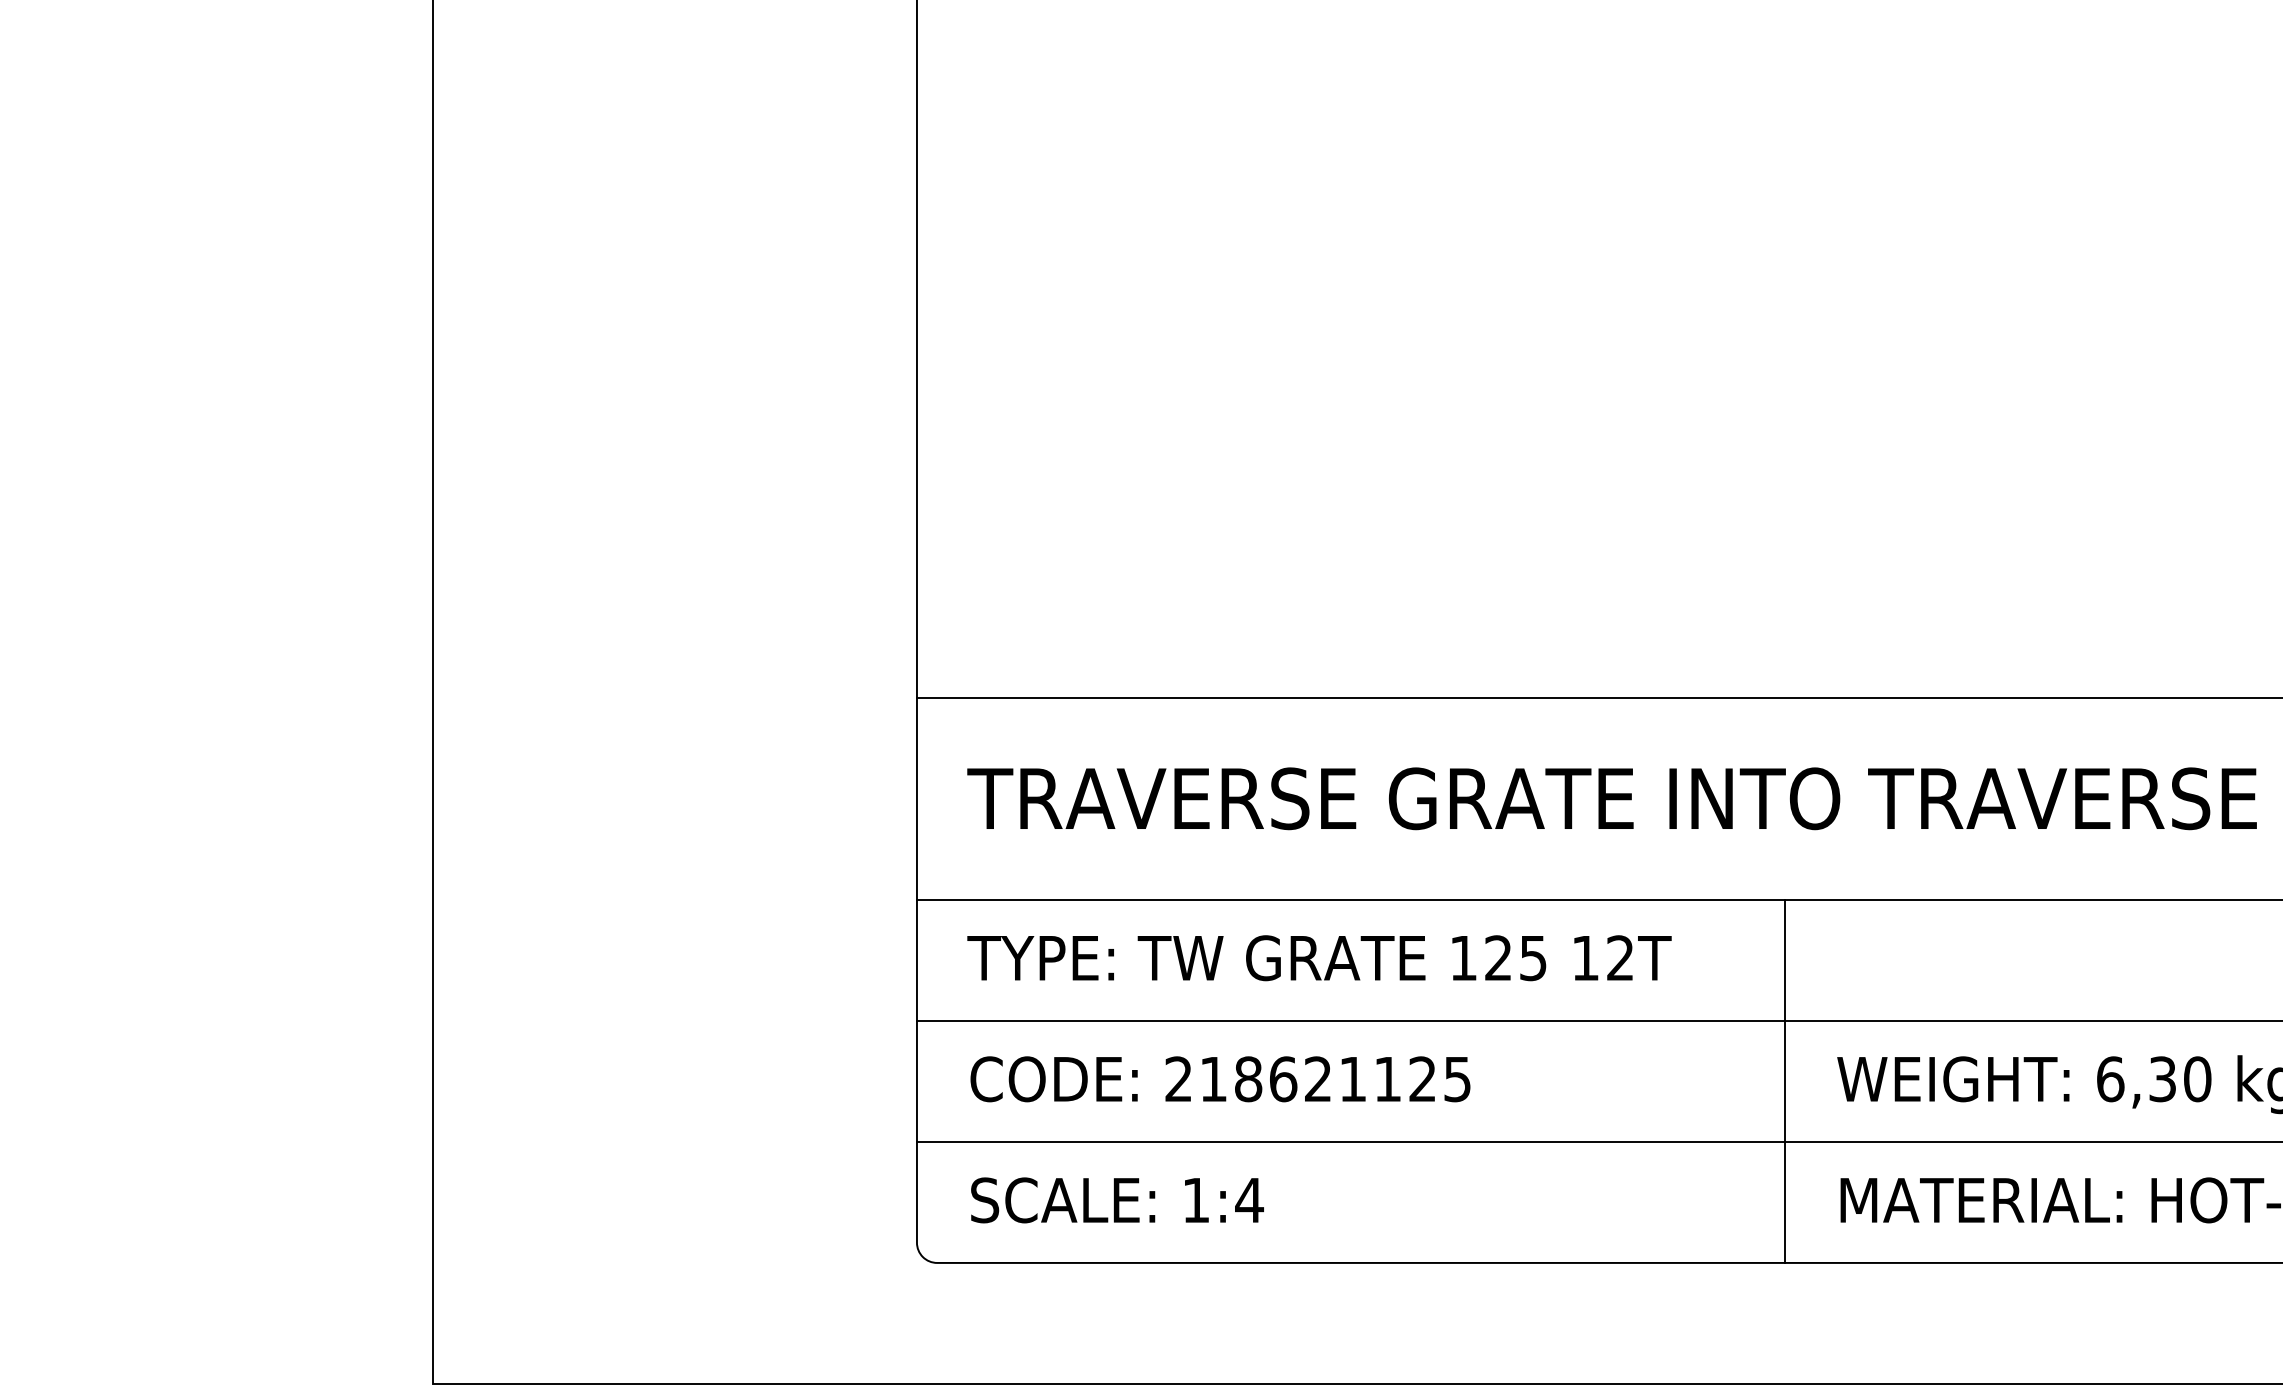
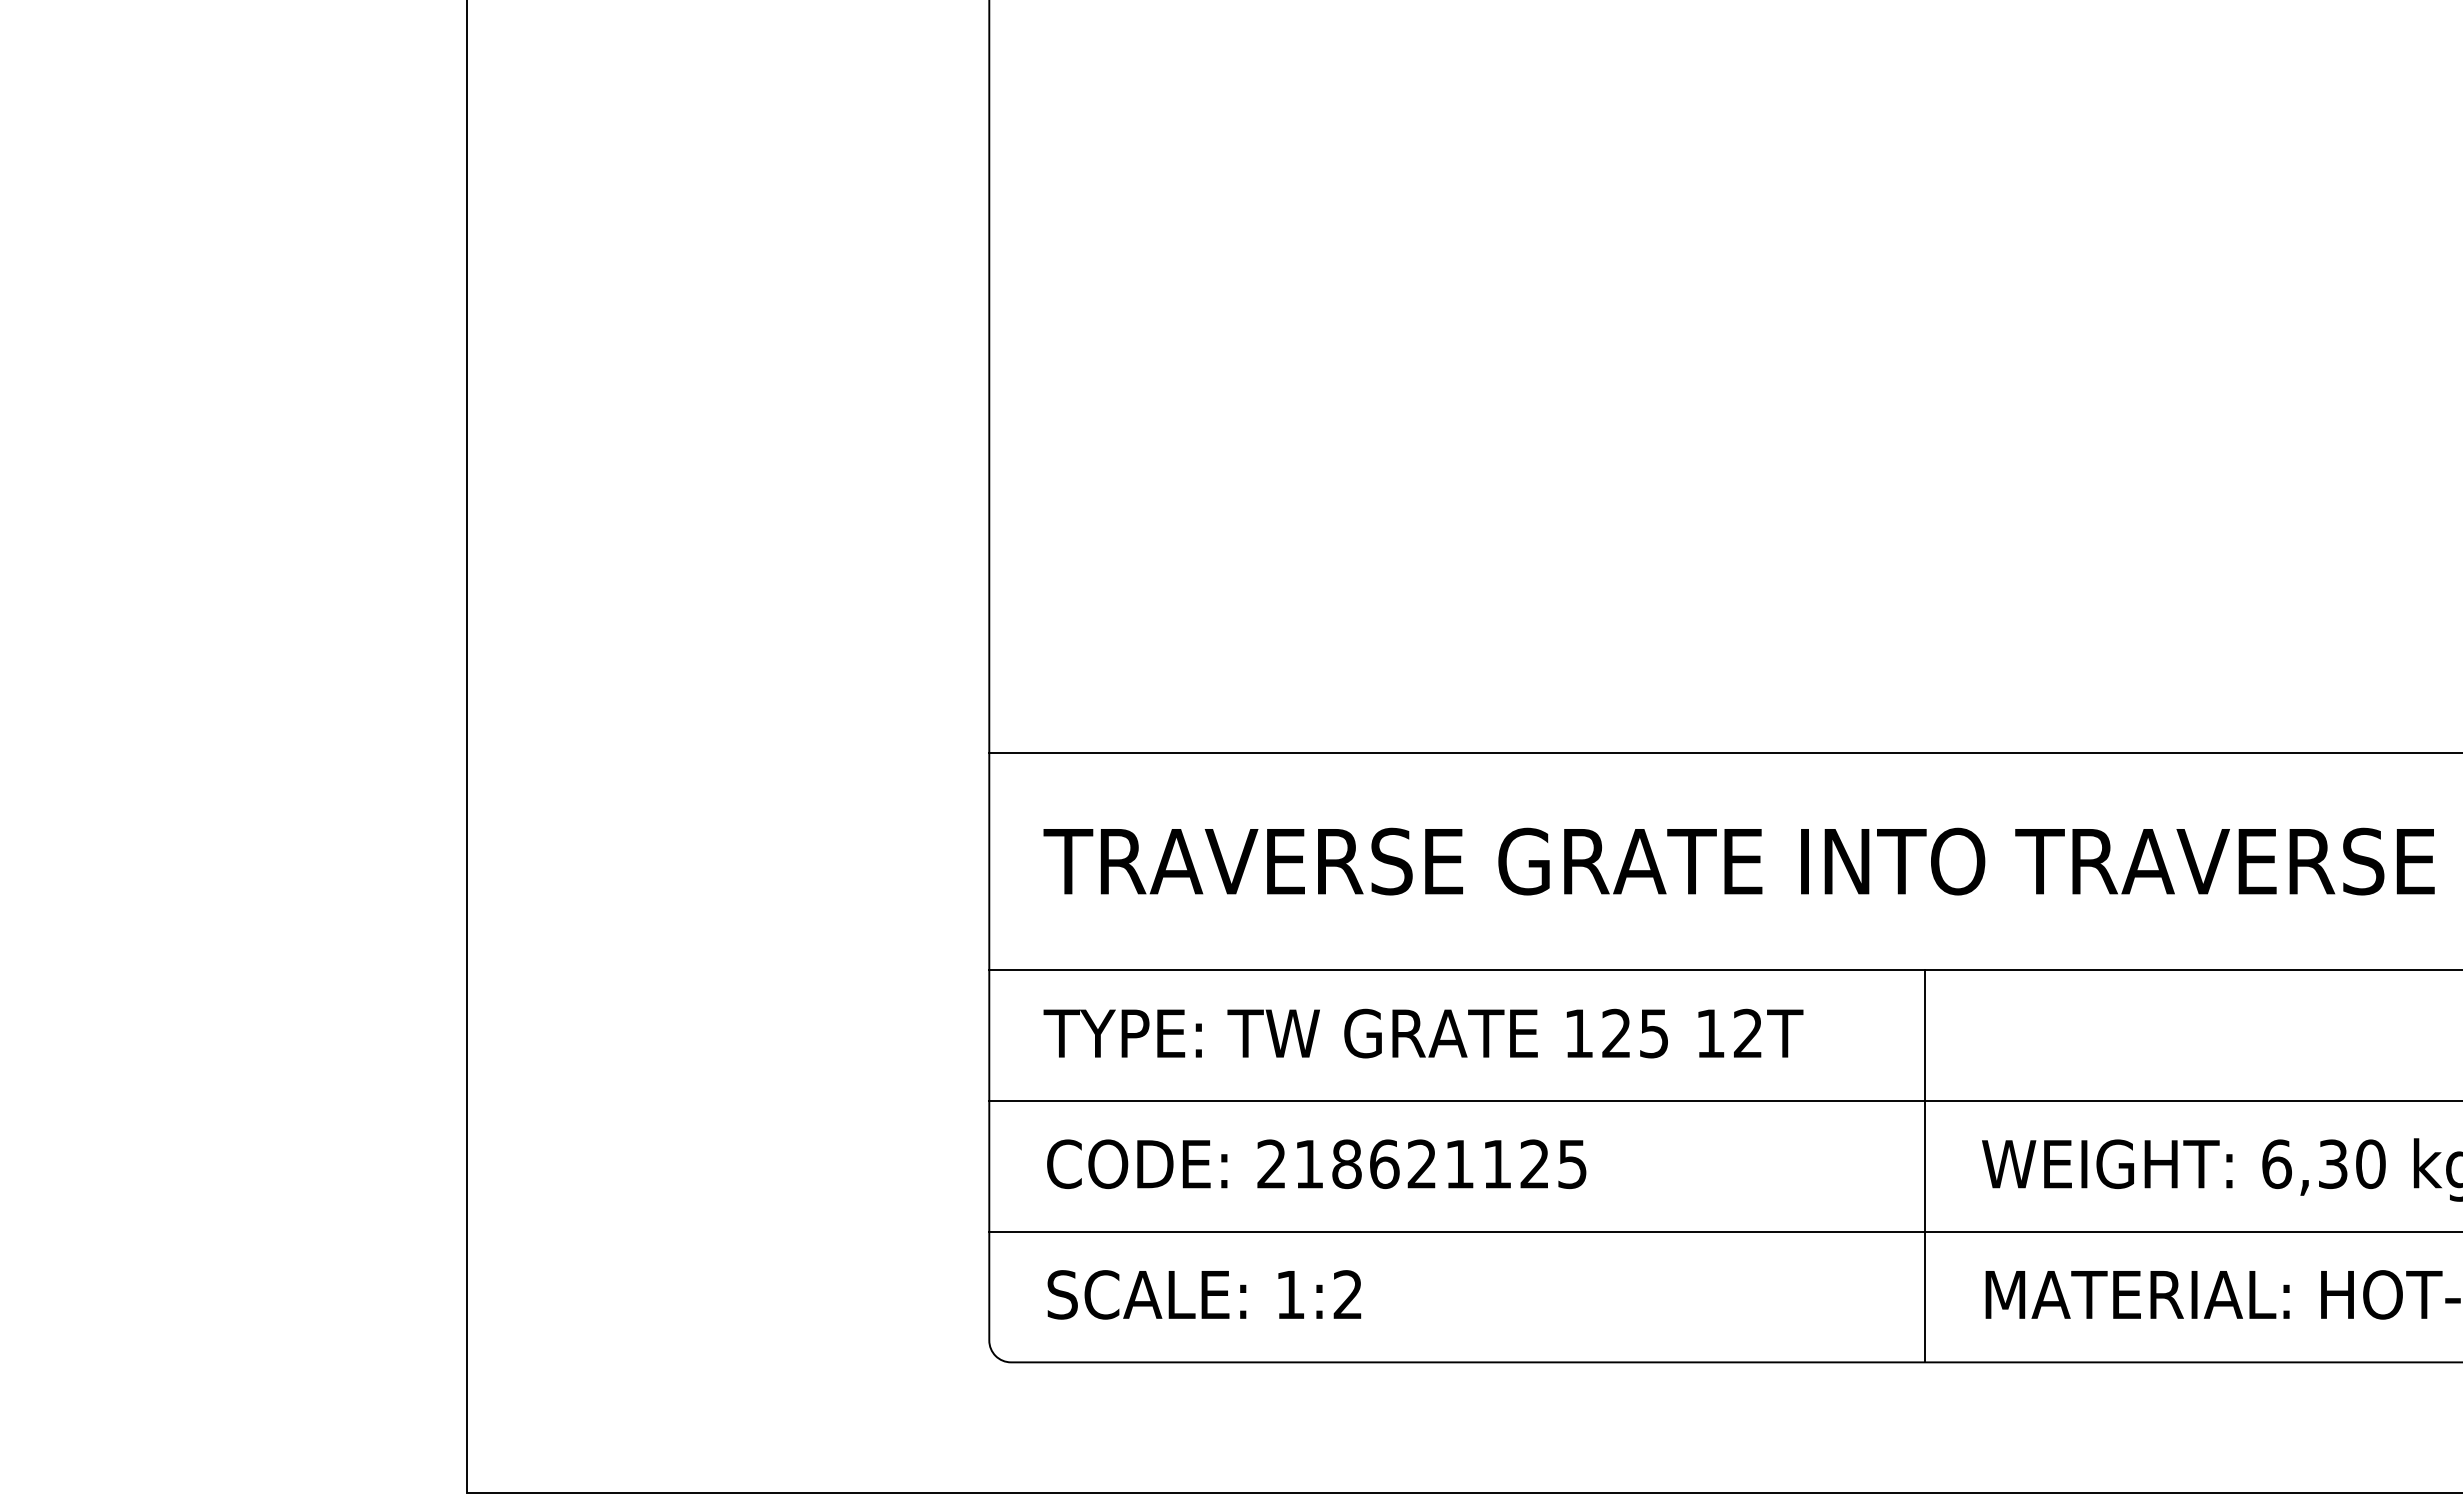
text: (1249, 1200) -> (1347, 1294), 1:4 -> 1:2

